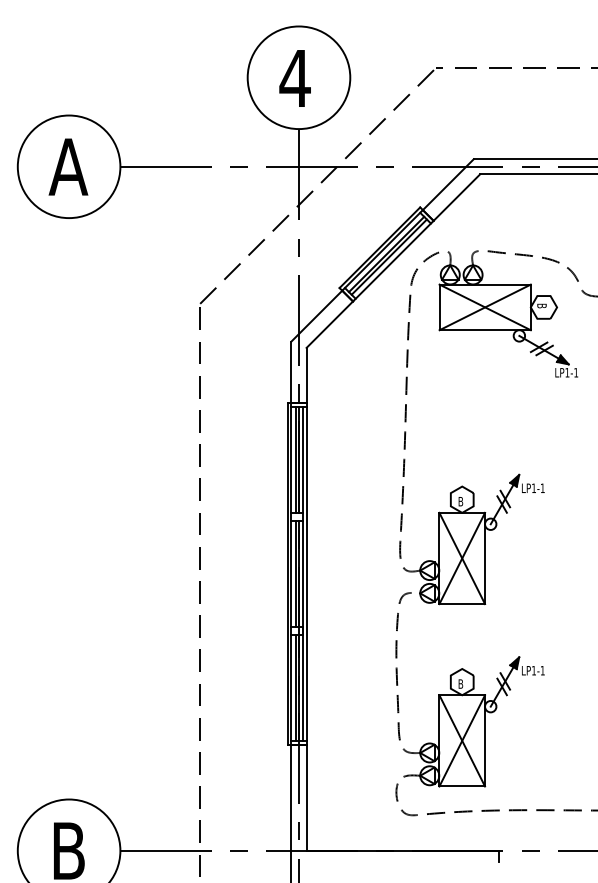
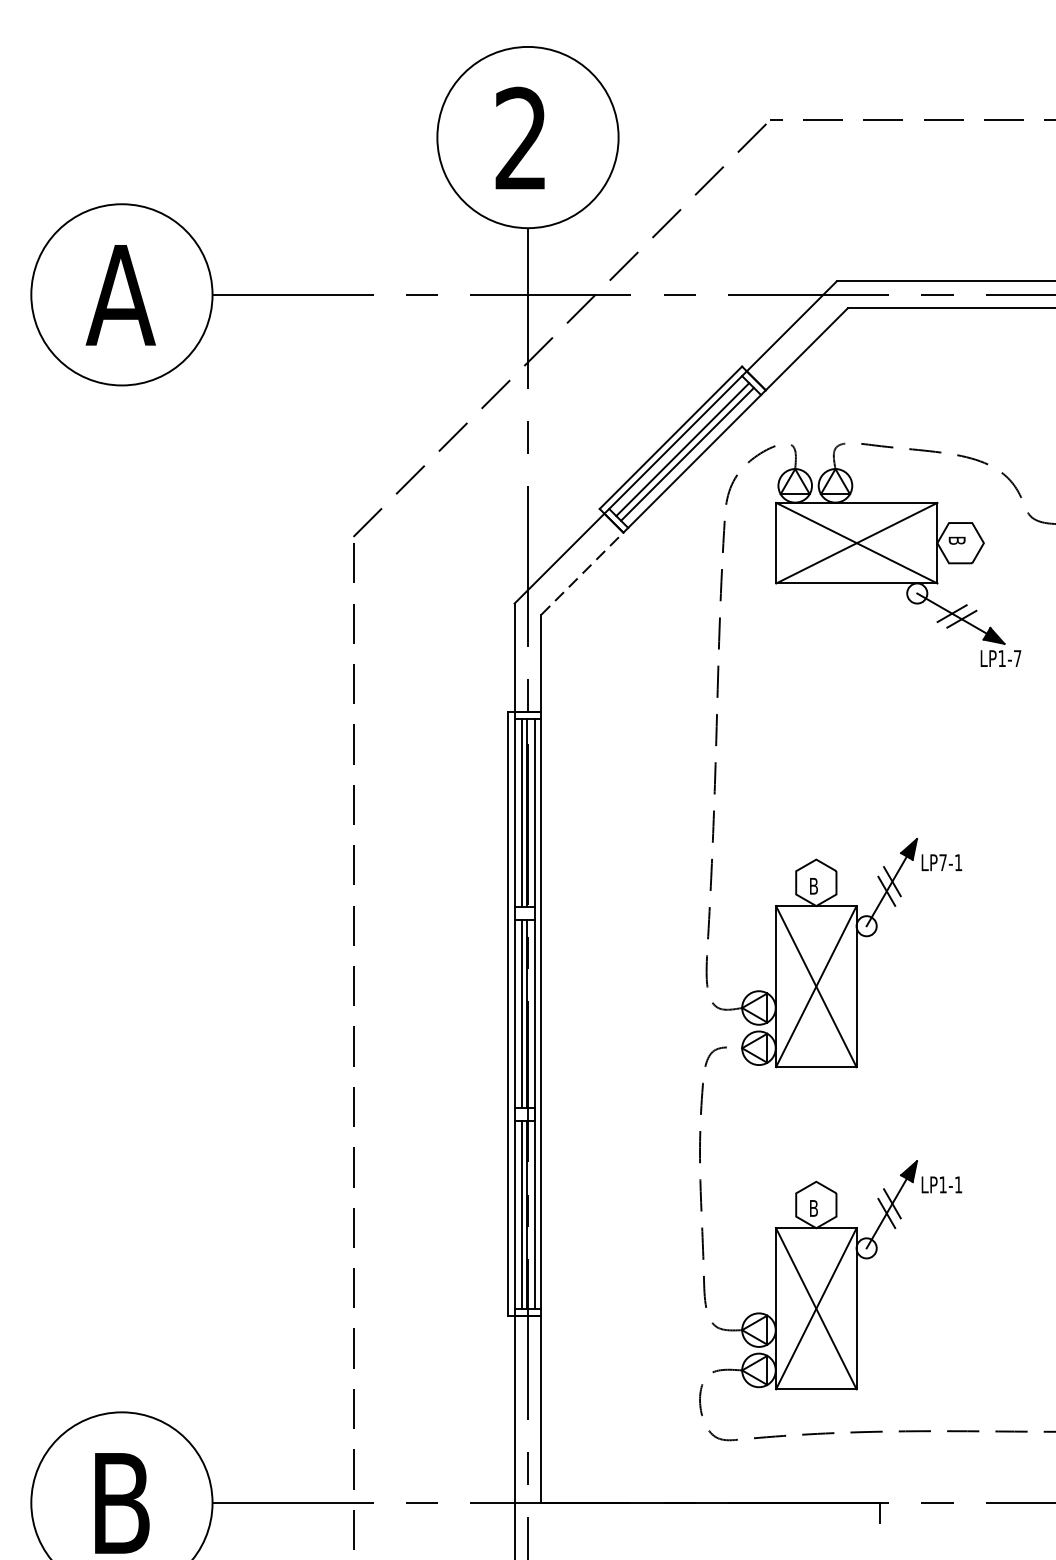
text: (294, 77) -> (520, 137), 4 -> 2
line: (329, 324) -> (581, 573), solid -> dashed
text: (576, 372) -> (1018, 658), LP1-1 -> LP1-7
text: (533, 487) -> (942, 861), LP1-1 -> LP7-1

